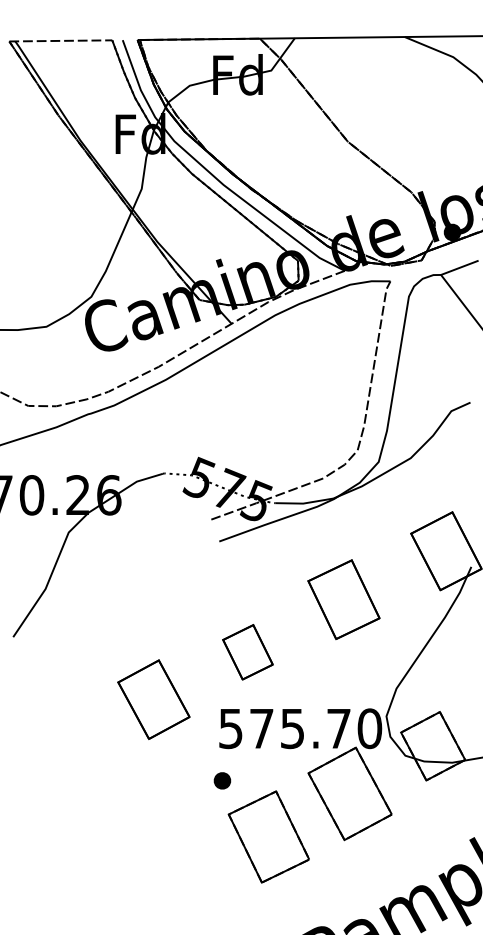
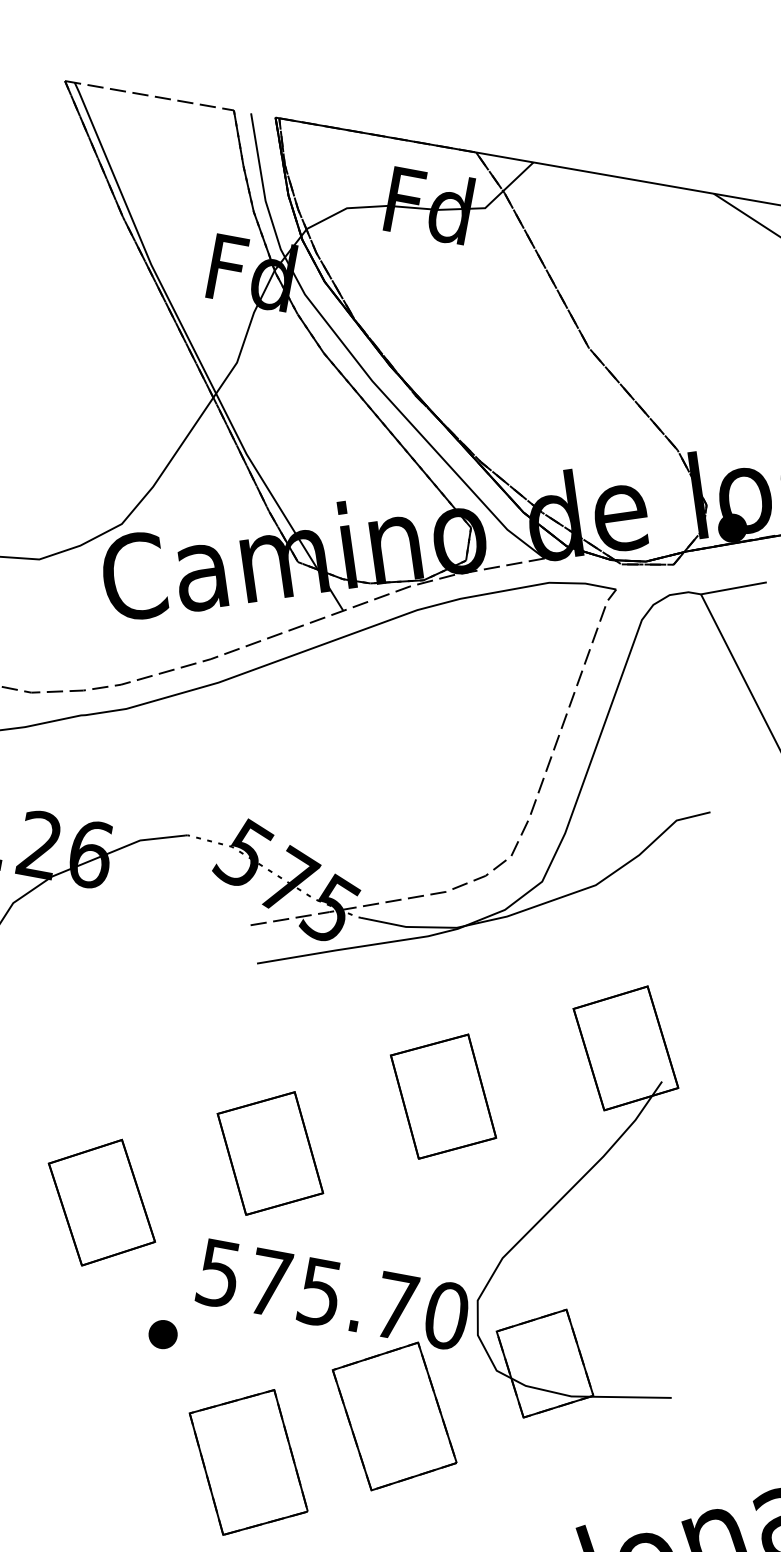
part: (247, 652) -> (269, 1153), size x1.43
part: (222, 780) -> (163, 1333), moved

